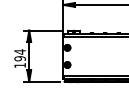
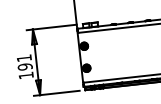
text: (19, 51) -> (23, 57), 194 -> 191

